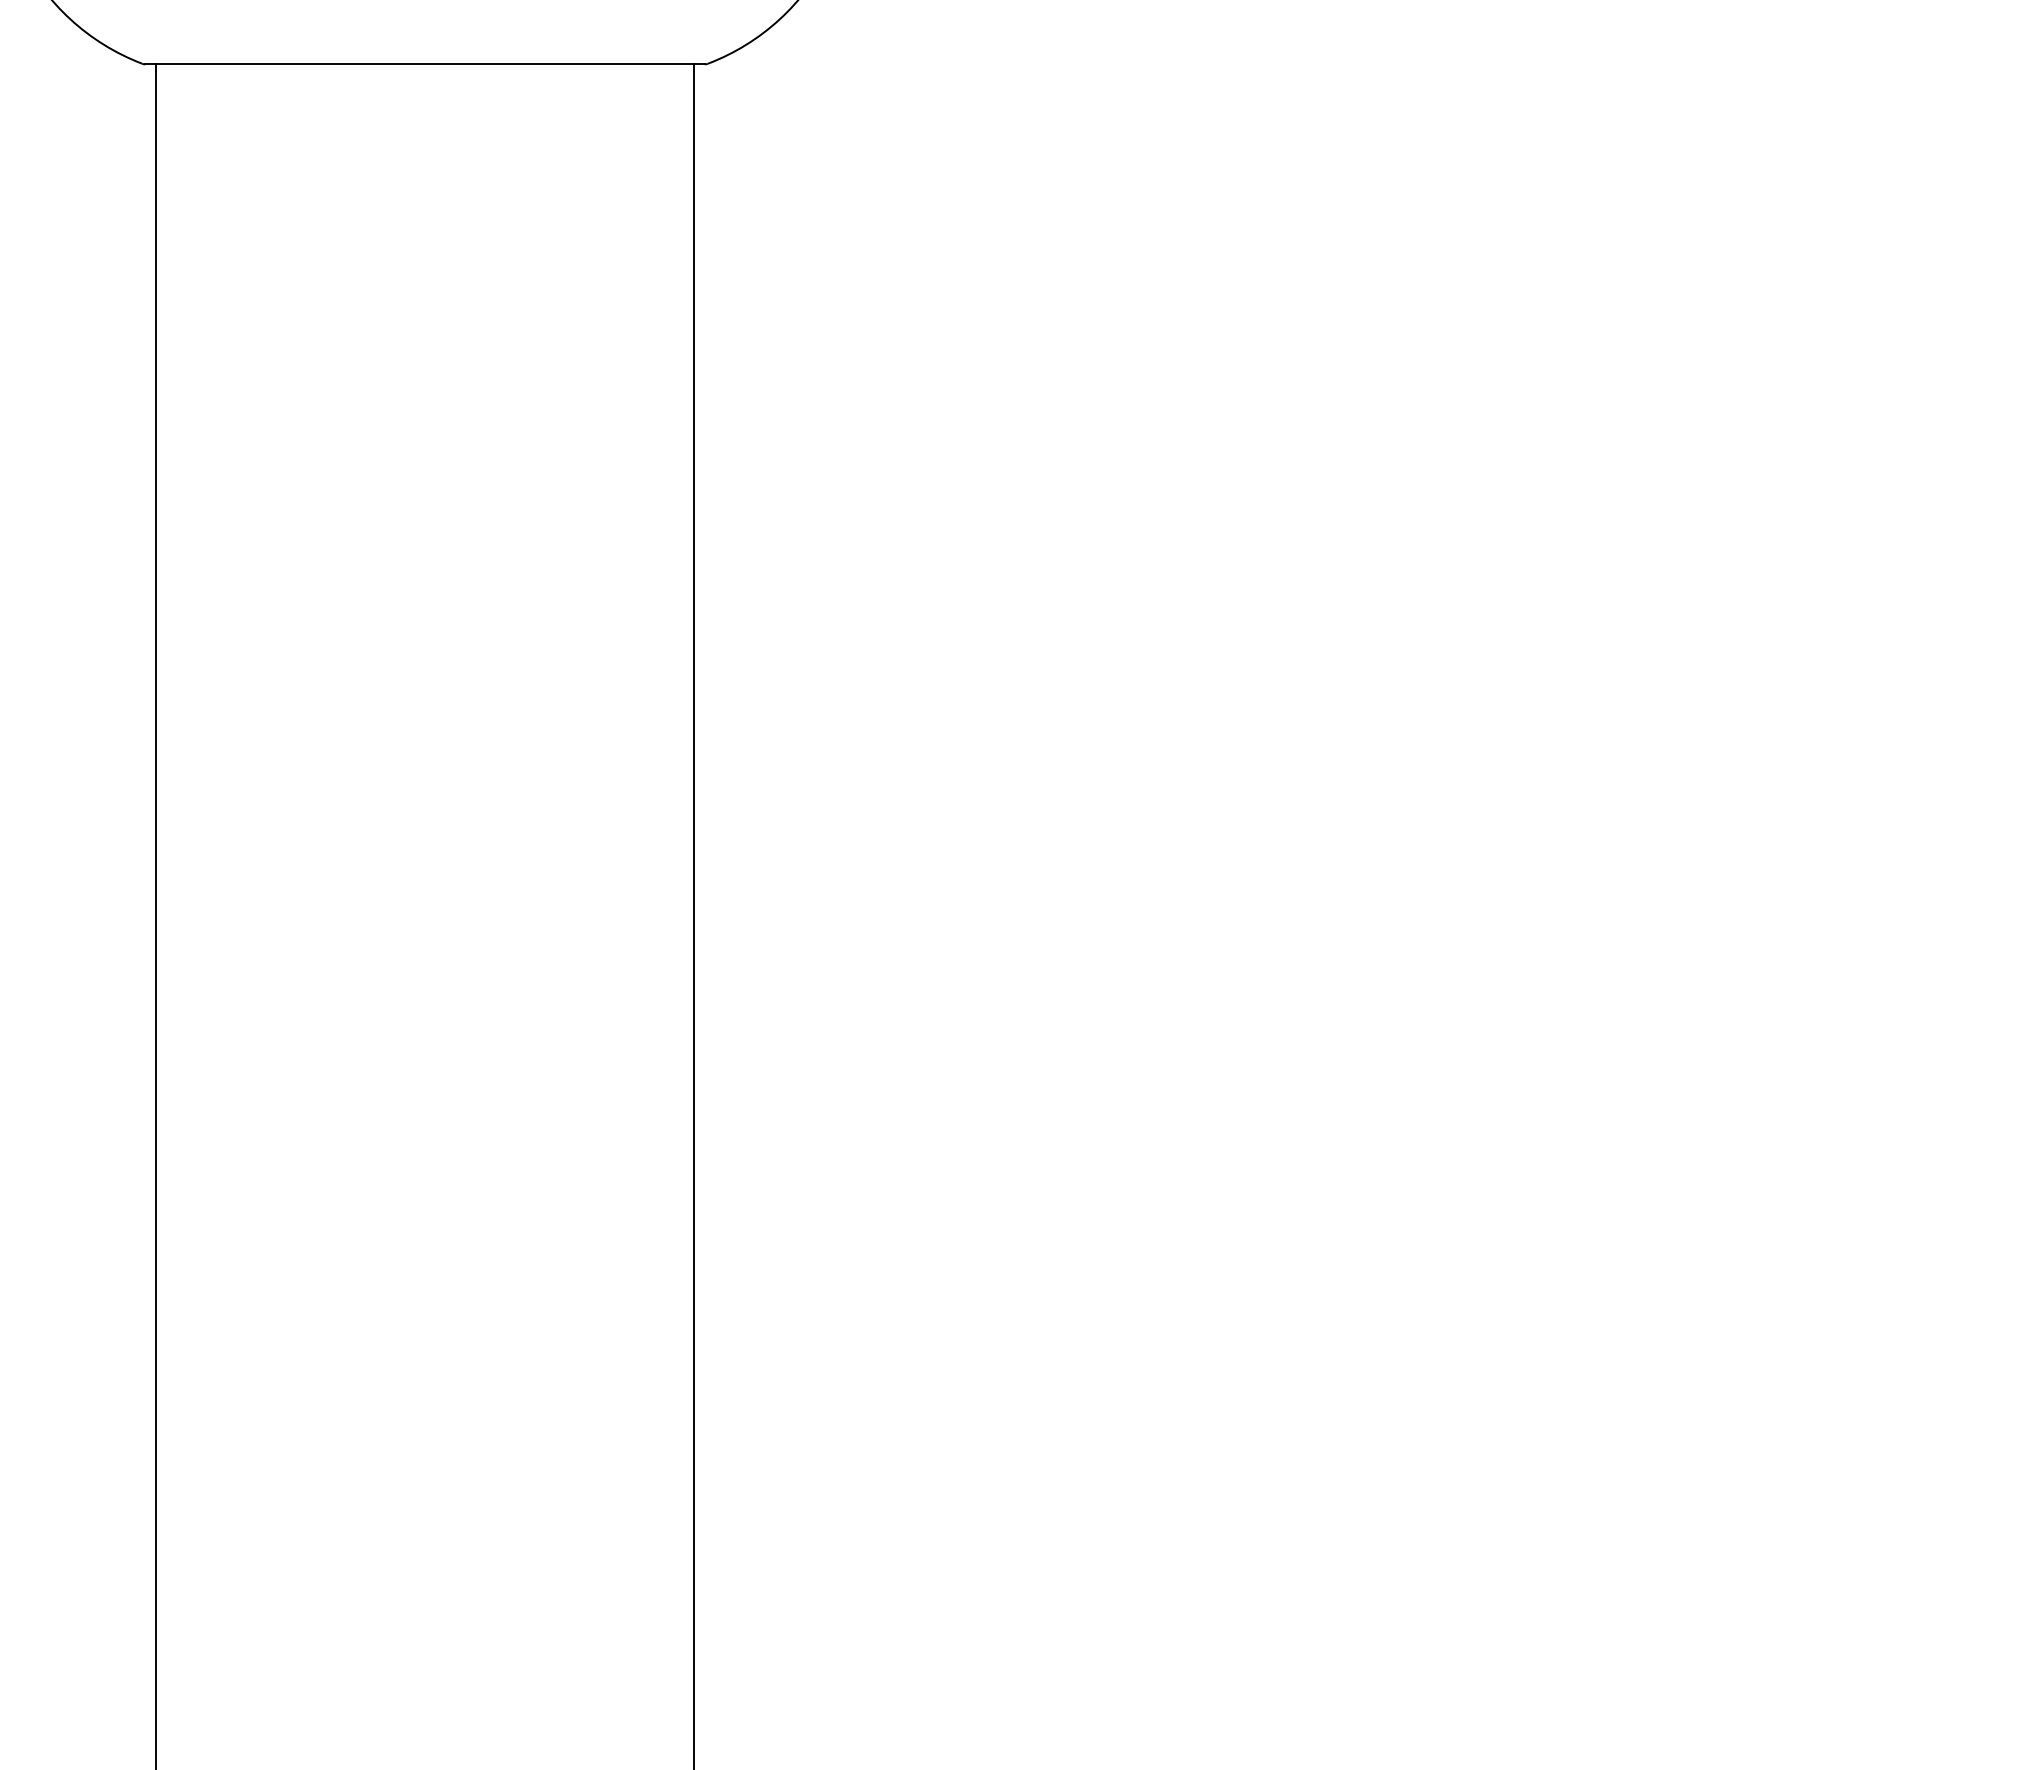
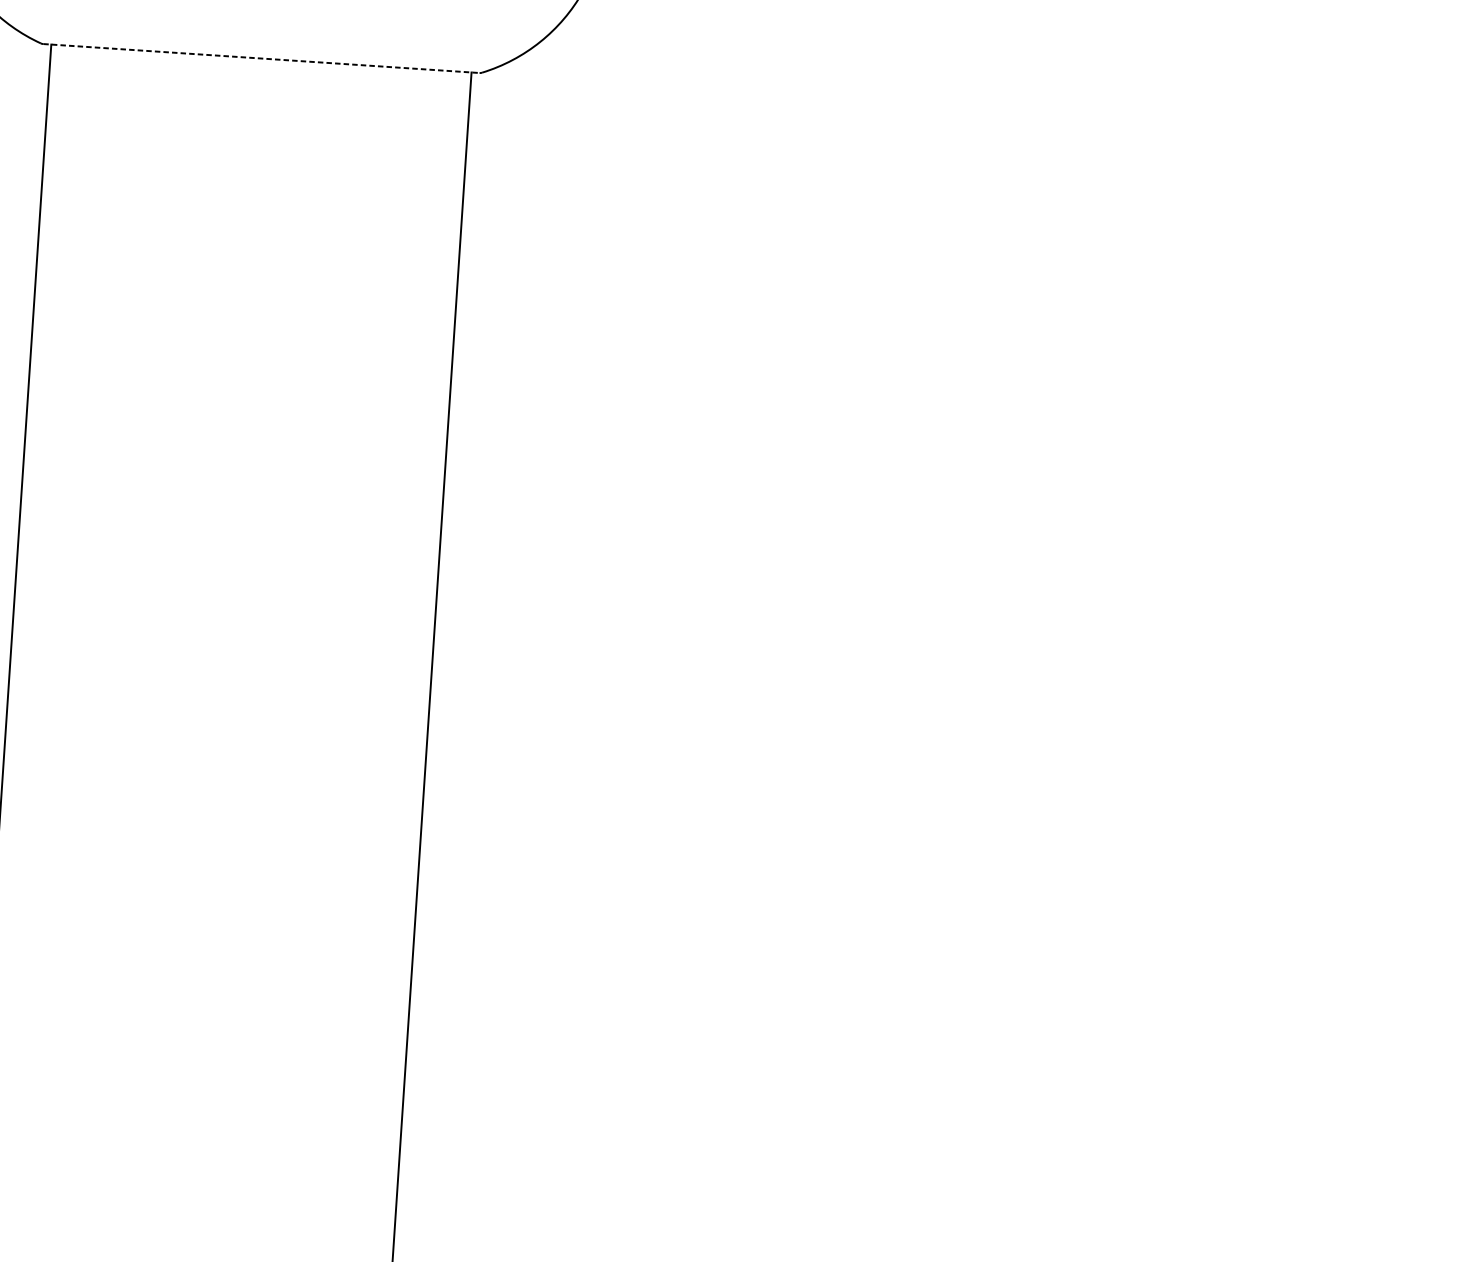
line: (425, 64) -> (261, 58), solid -> dashed

